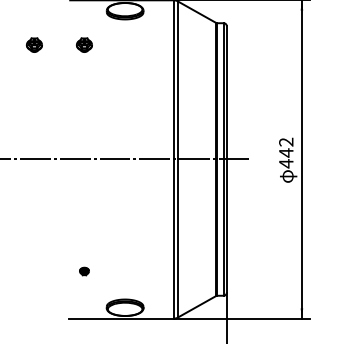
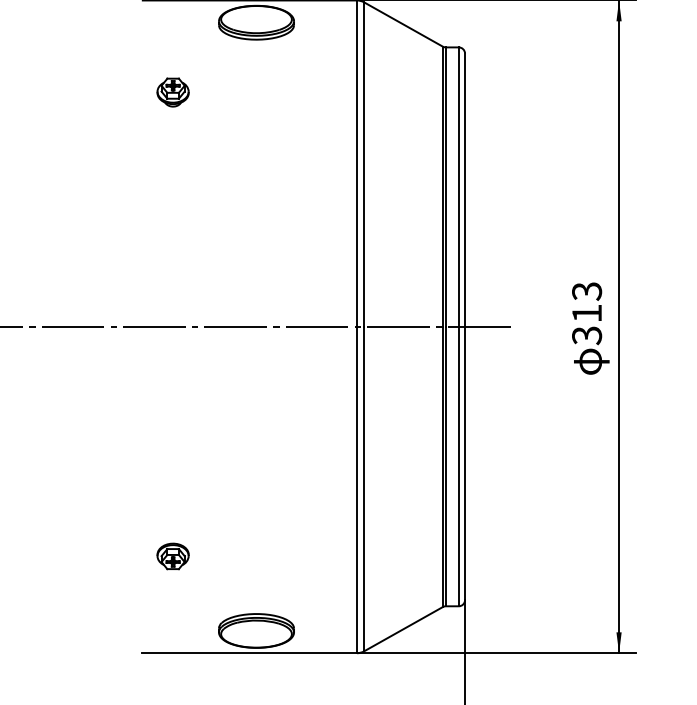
part: (34, 44) -> (70, 91), removed
text: (286, 152) -> (587, 312), 442 -> 313
part: (84, 271) -> (173, 556), size x1.67

